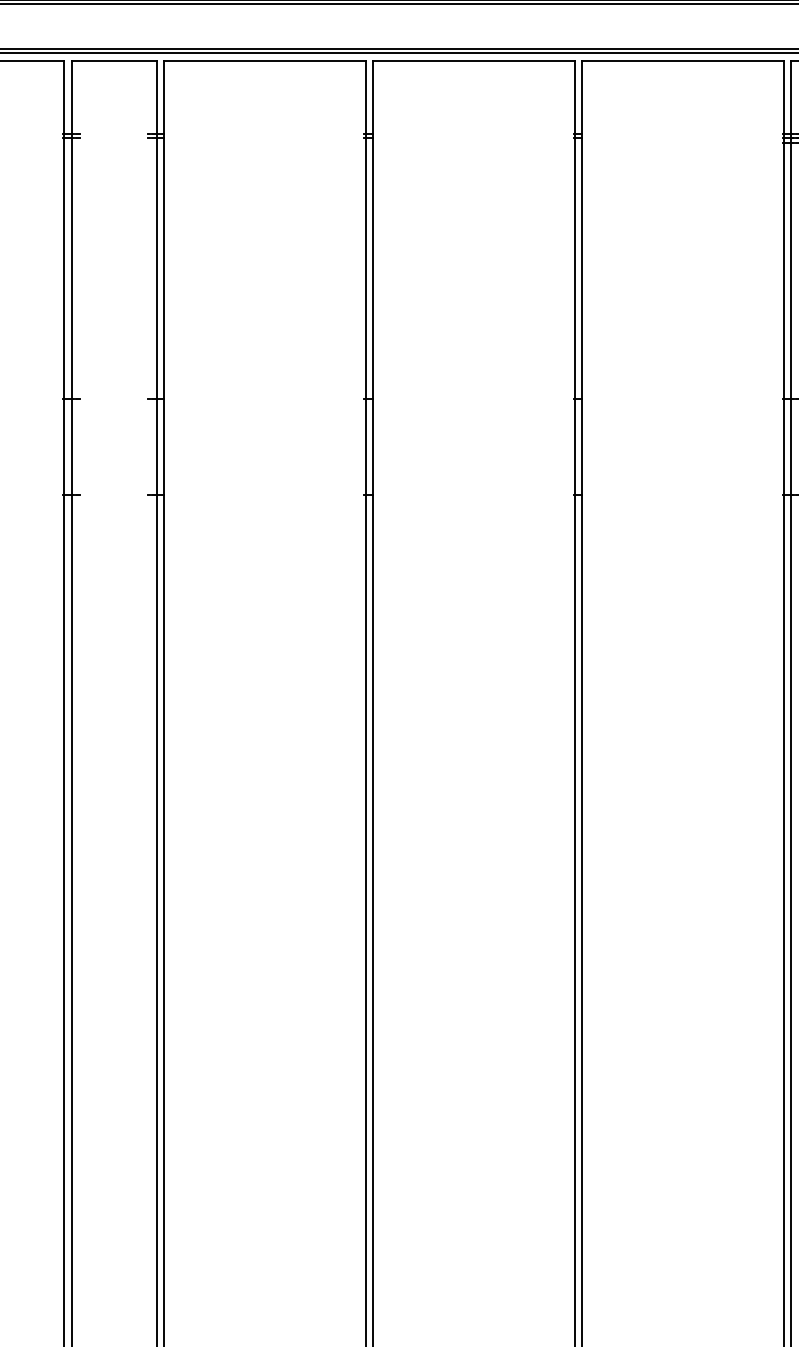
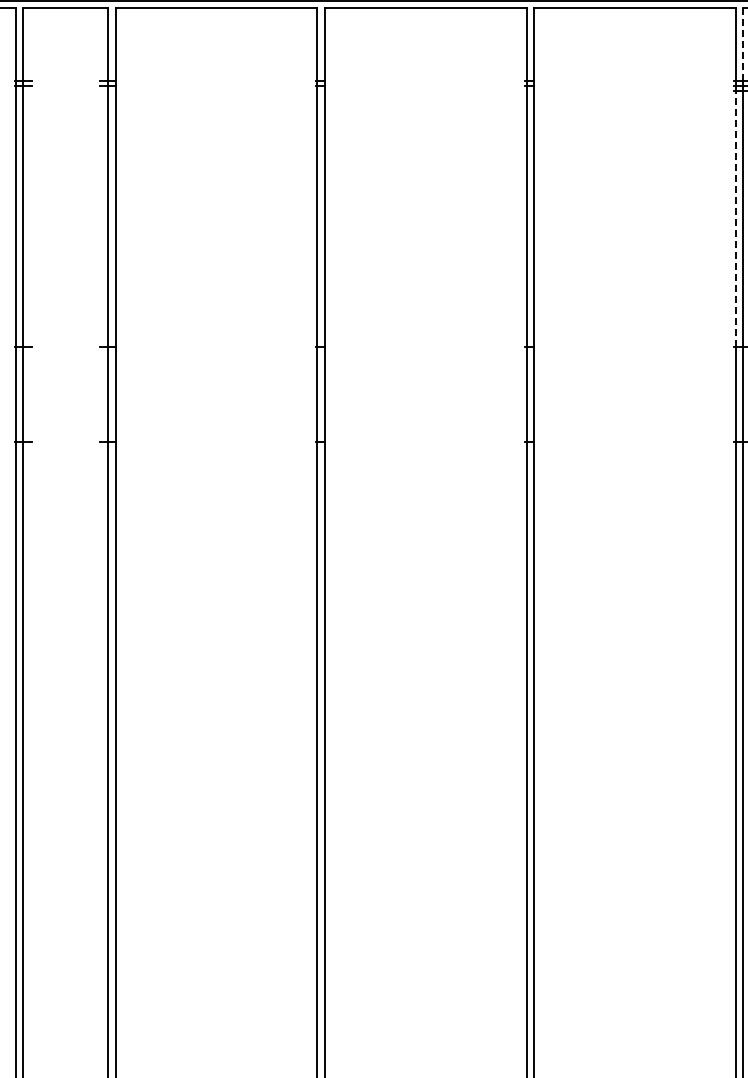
line: (791, 97) -> (743, 45), solid -> dashed
line: (783, 270) -> (735, 218), solid -> dashed

